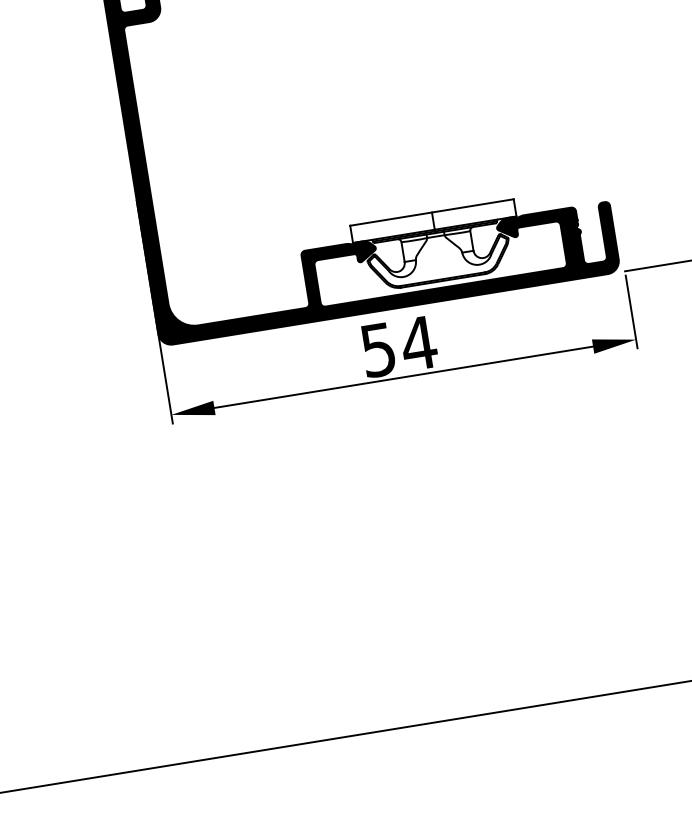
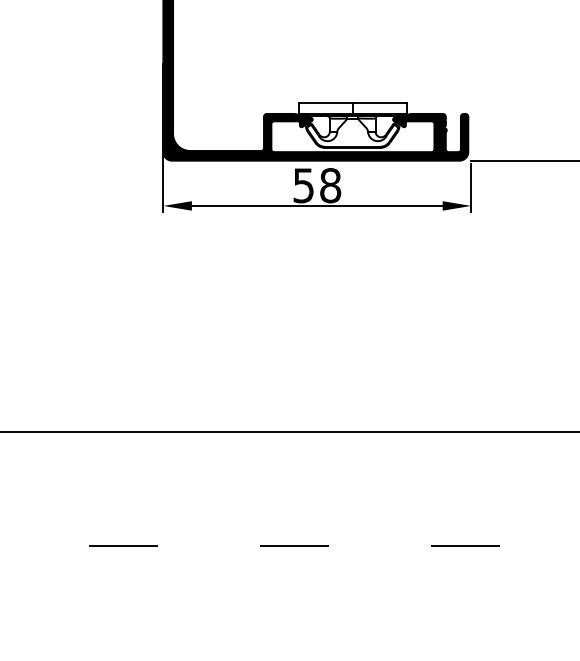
text: (418, 343) -> (330, 185), 54 -> 58

